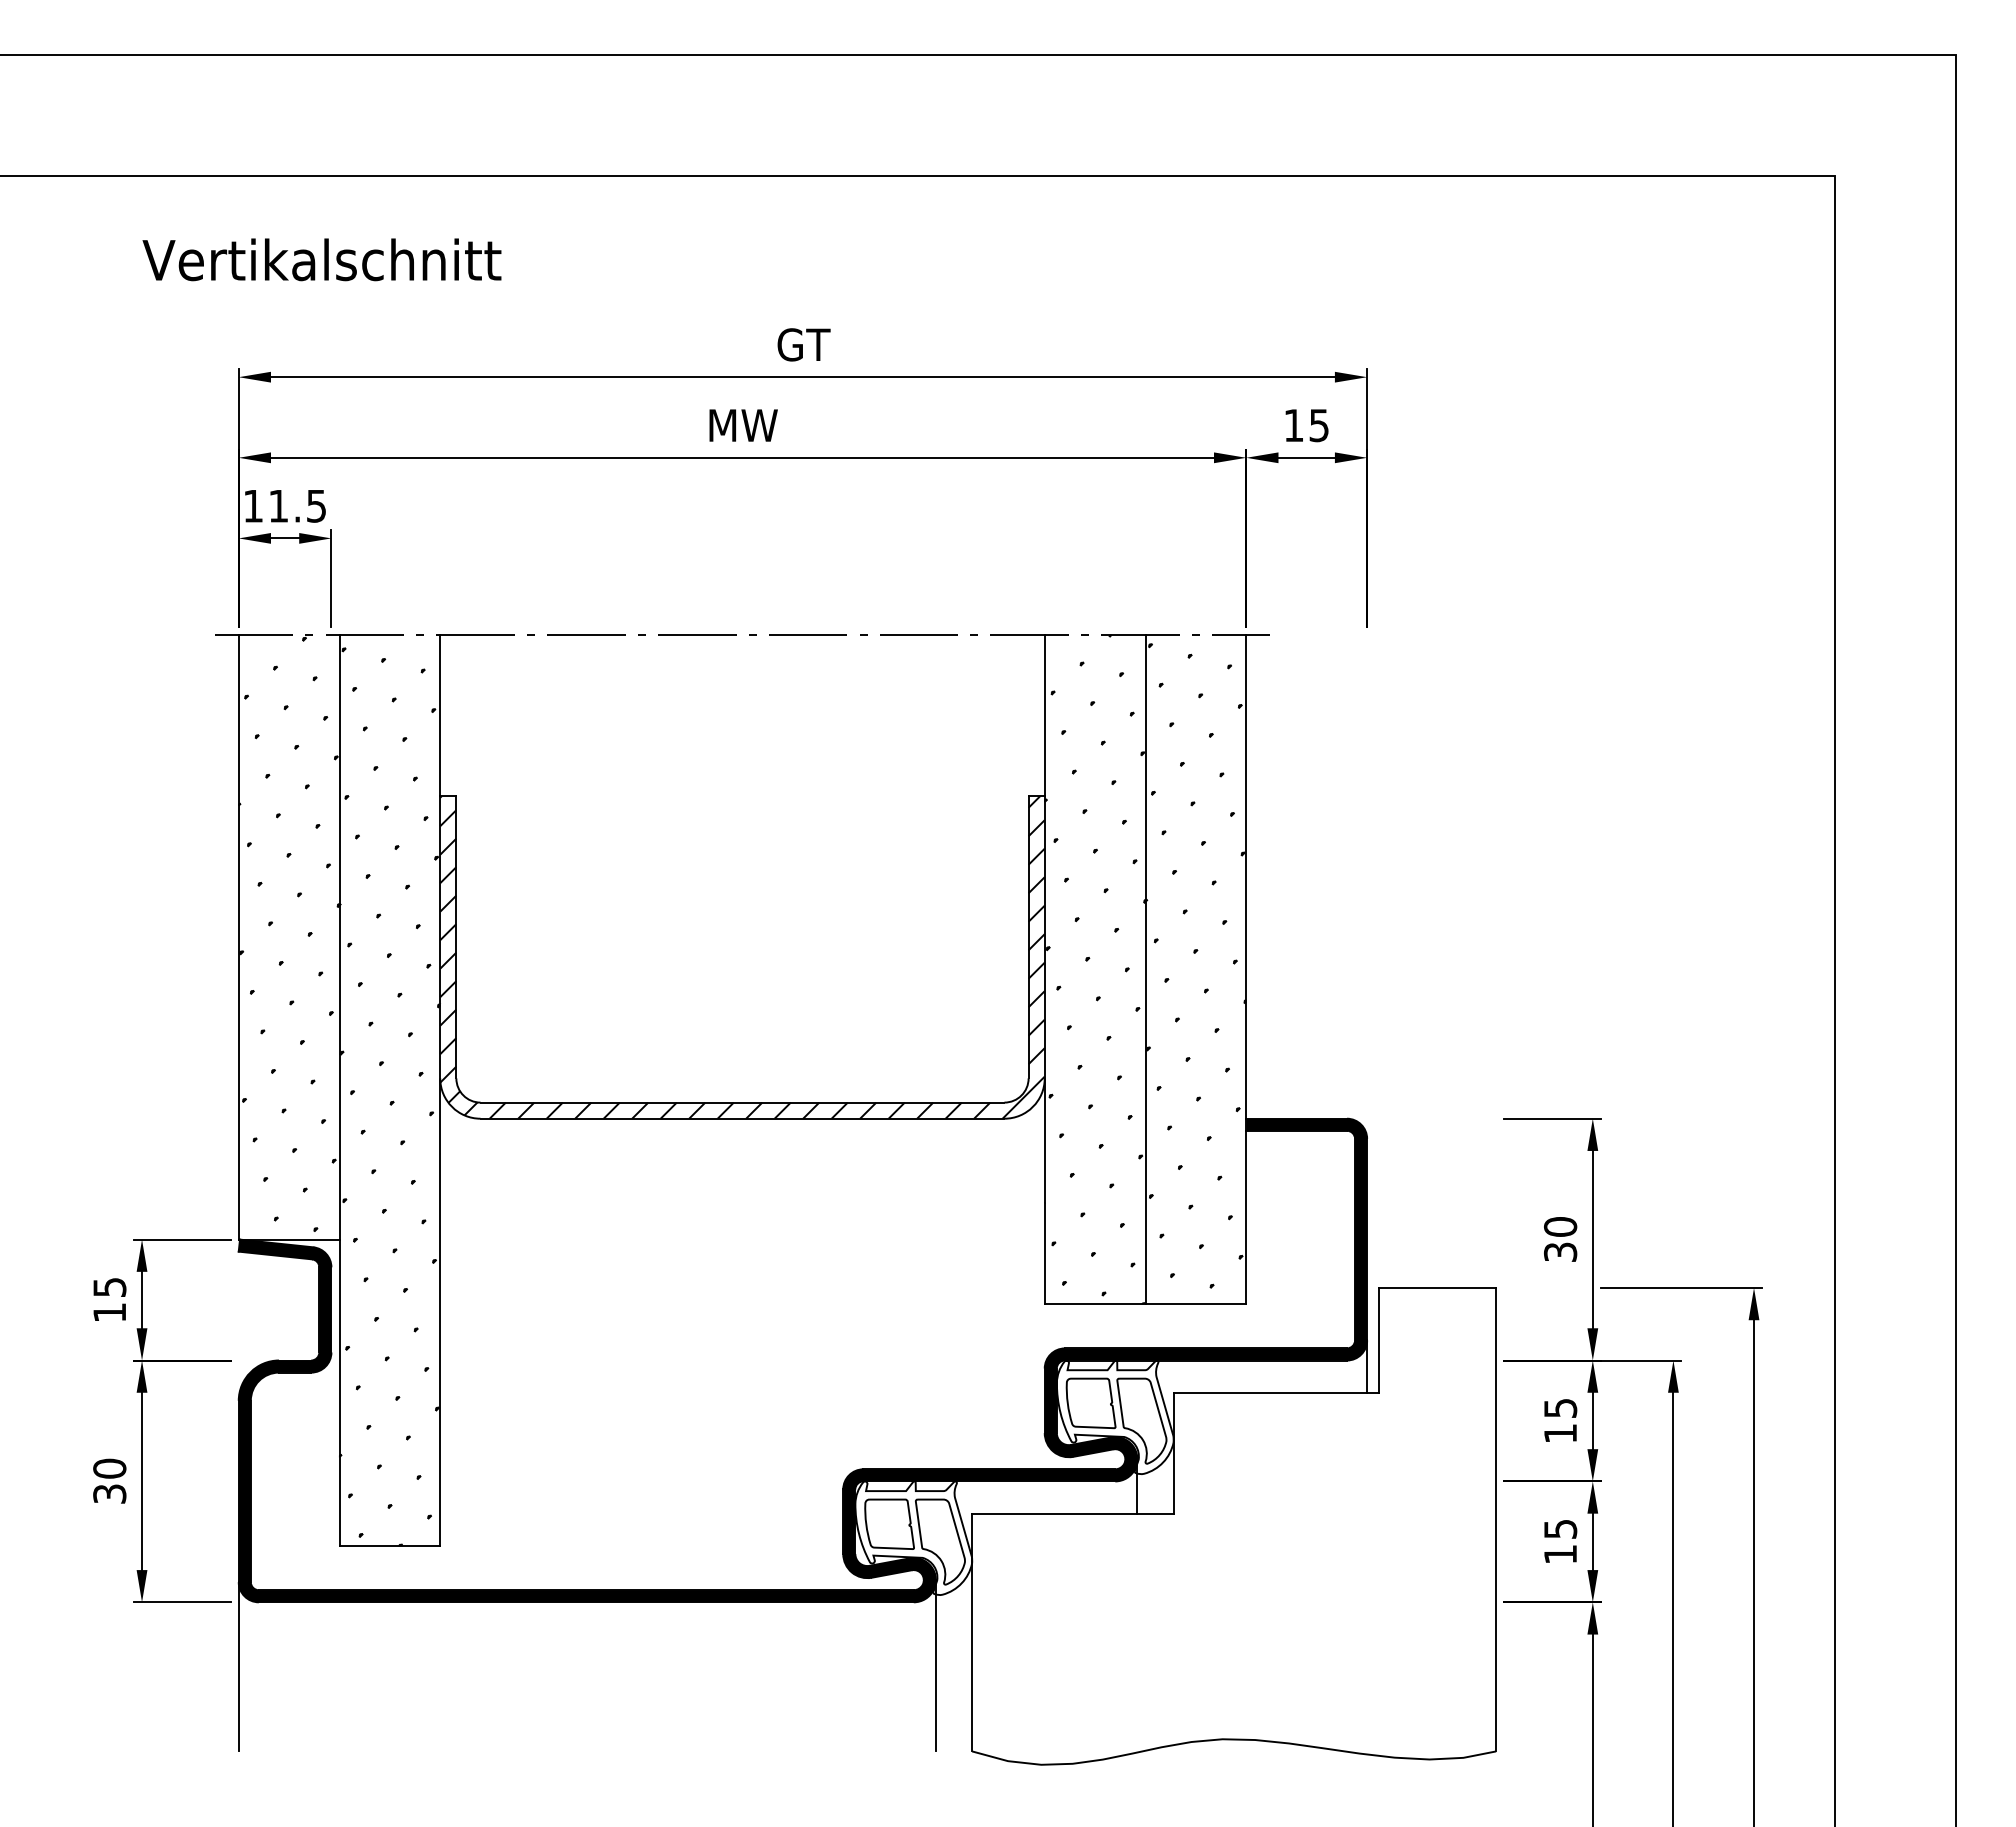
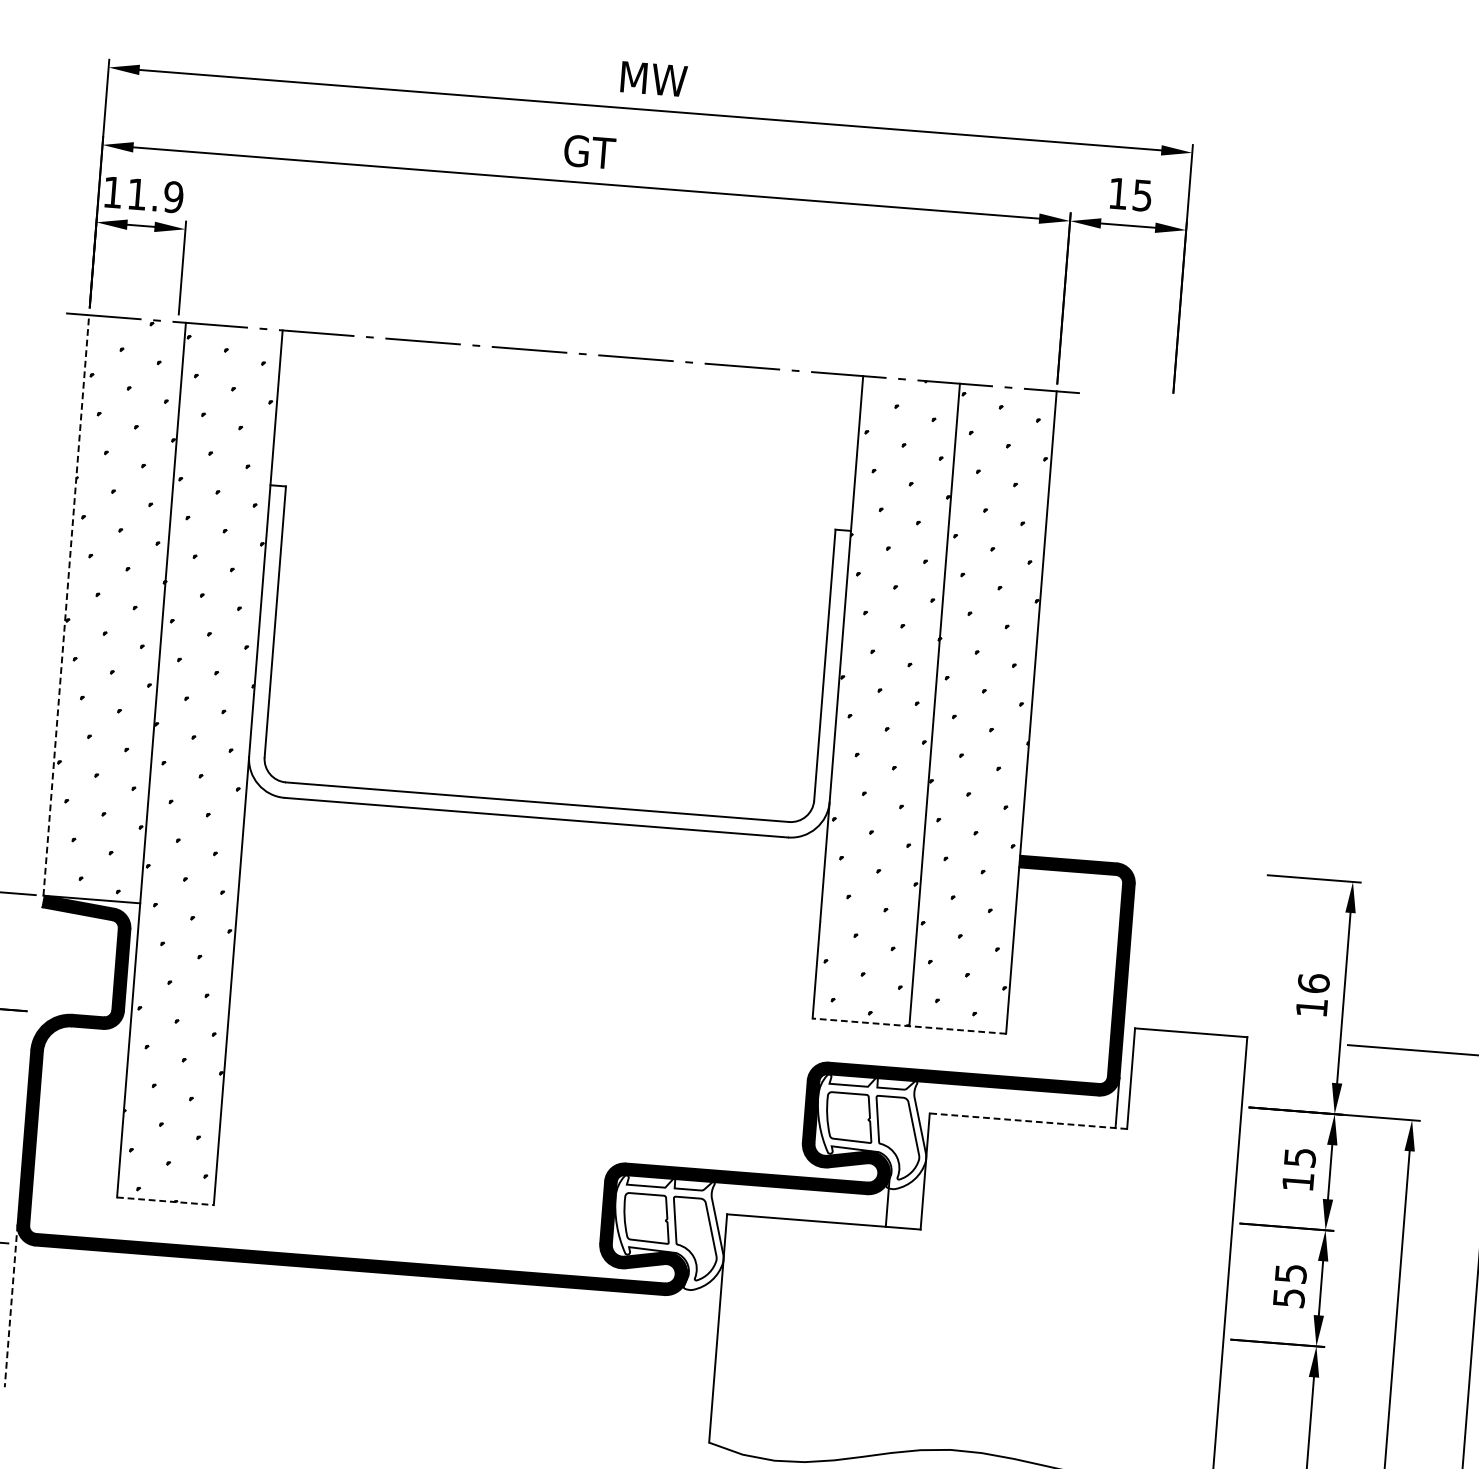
text: (804, 344) -> (654, 78), GT -> MW
text: (743, 425) -> (589, 152), MW -> GT
text: (316, 505) -> (173, 196), 11.5 -> 11.9
line: (238, 936) -> (66, 604), solid -> dashed
hatch: (742, 957) -> (548, 662), removed
text: (1560, 1238) -> (1312, 994), 30 -> 16
line: (1145, 1304) -> (909, 1026), solid -> dashed
line: (1276, 1392) -> (1028, 1120), solid -> dashed
line: (390, 1545) -> (166, 1200), solid -> dashed
text: (1560, 1554) -> (1288, 1298), 15 -> 55
line: (935, 1665) -> (680, 1357), removed
line: (238, 1666) -> (10, 1305), solid -> dashed

